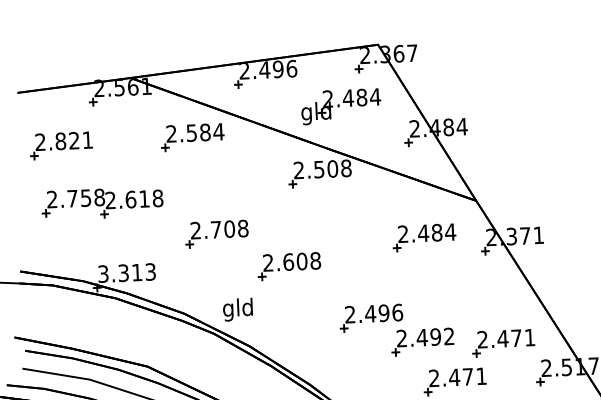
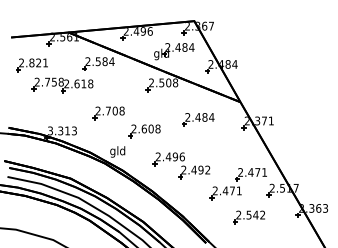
part: (102, 203) -> (62, 85), moved
part: (424, 237) -> (198, 119), moved
part: (396, 329) -> (181, 165), moved

